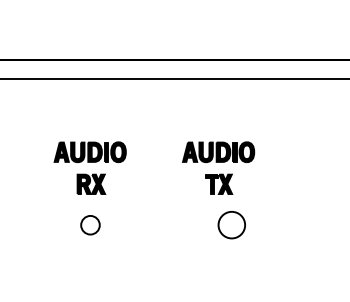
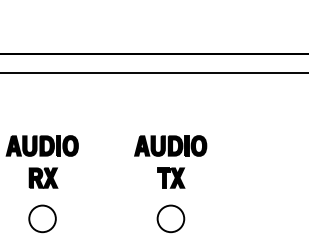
part: (90, 225) -> (42, 219), size x1.43
part: (231, 225) -> (170, 219), moved

